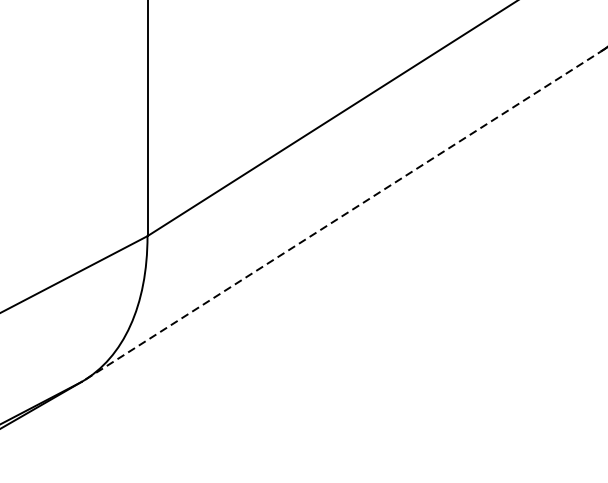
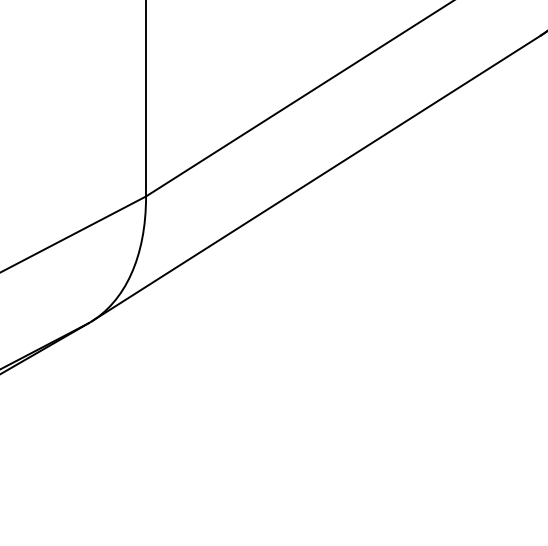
line: (343, 215) -> (316, 178), dashed -> solid

